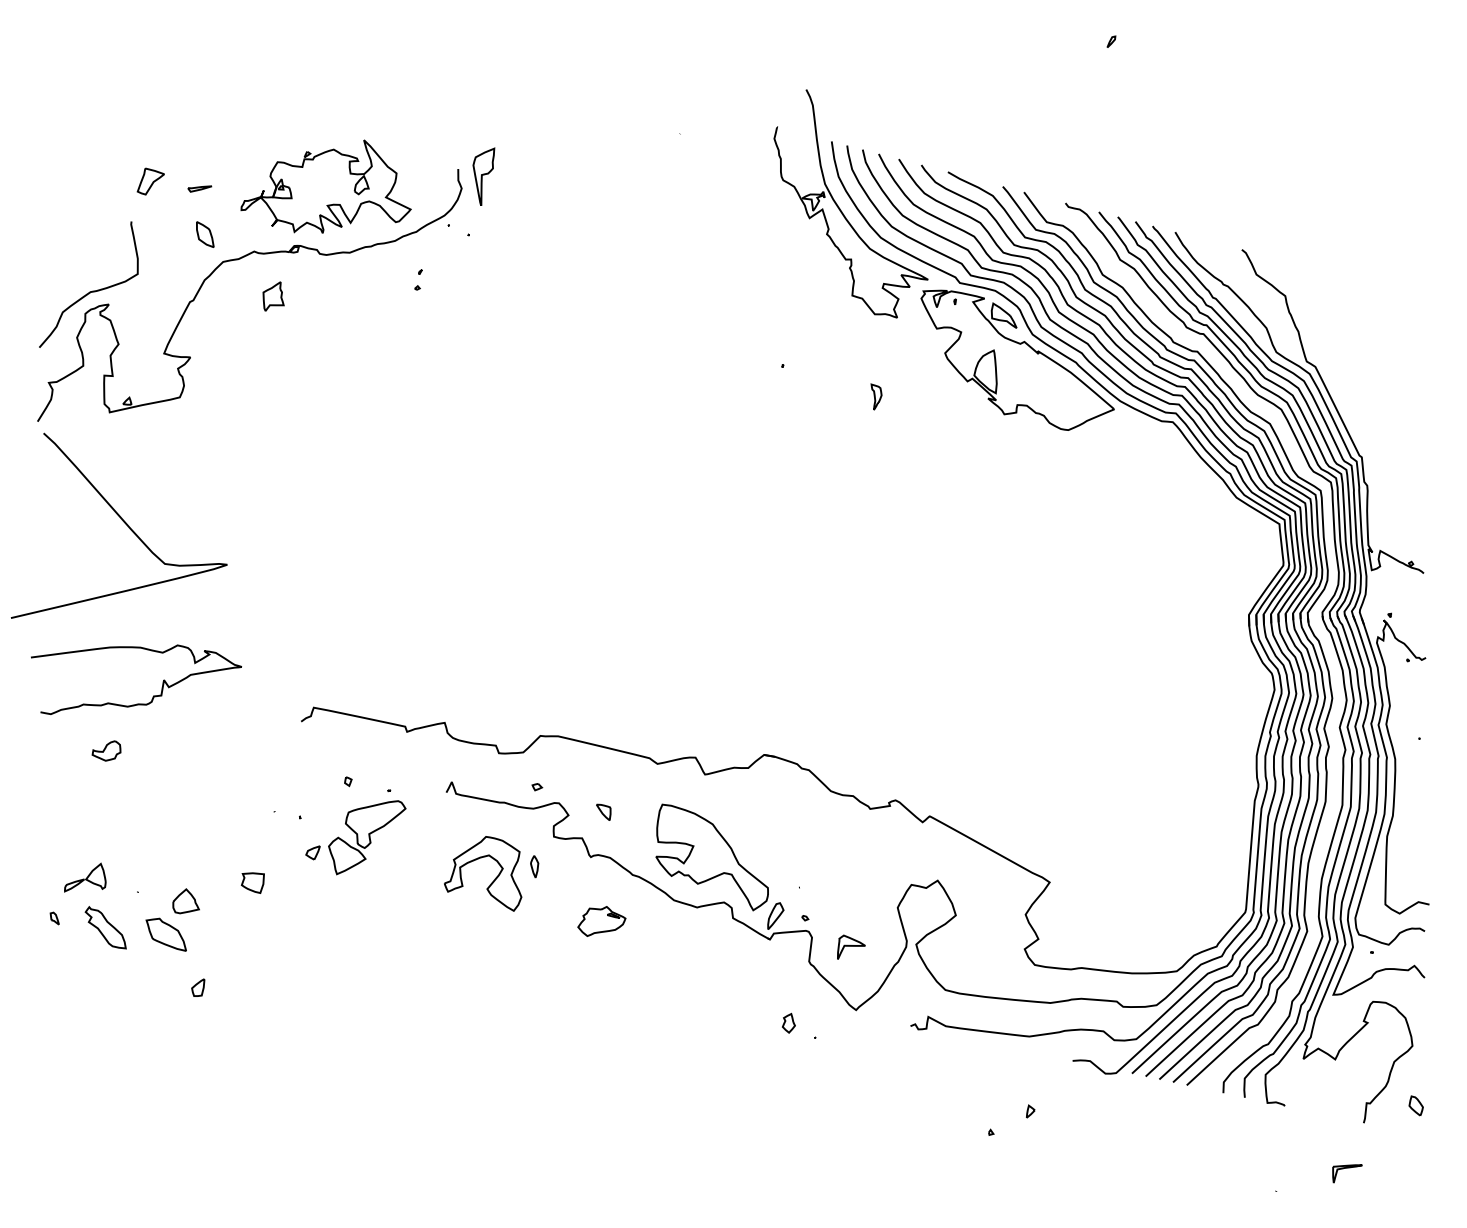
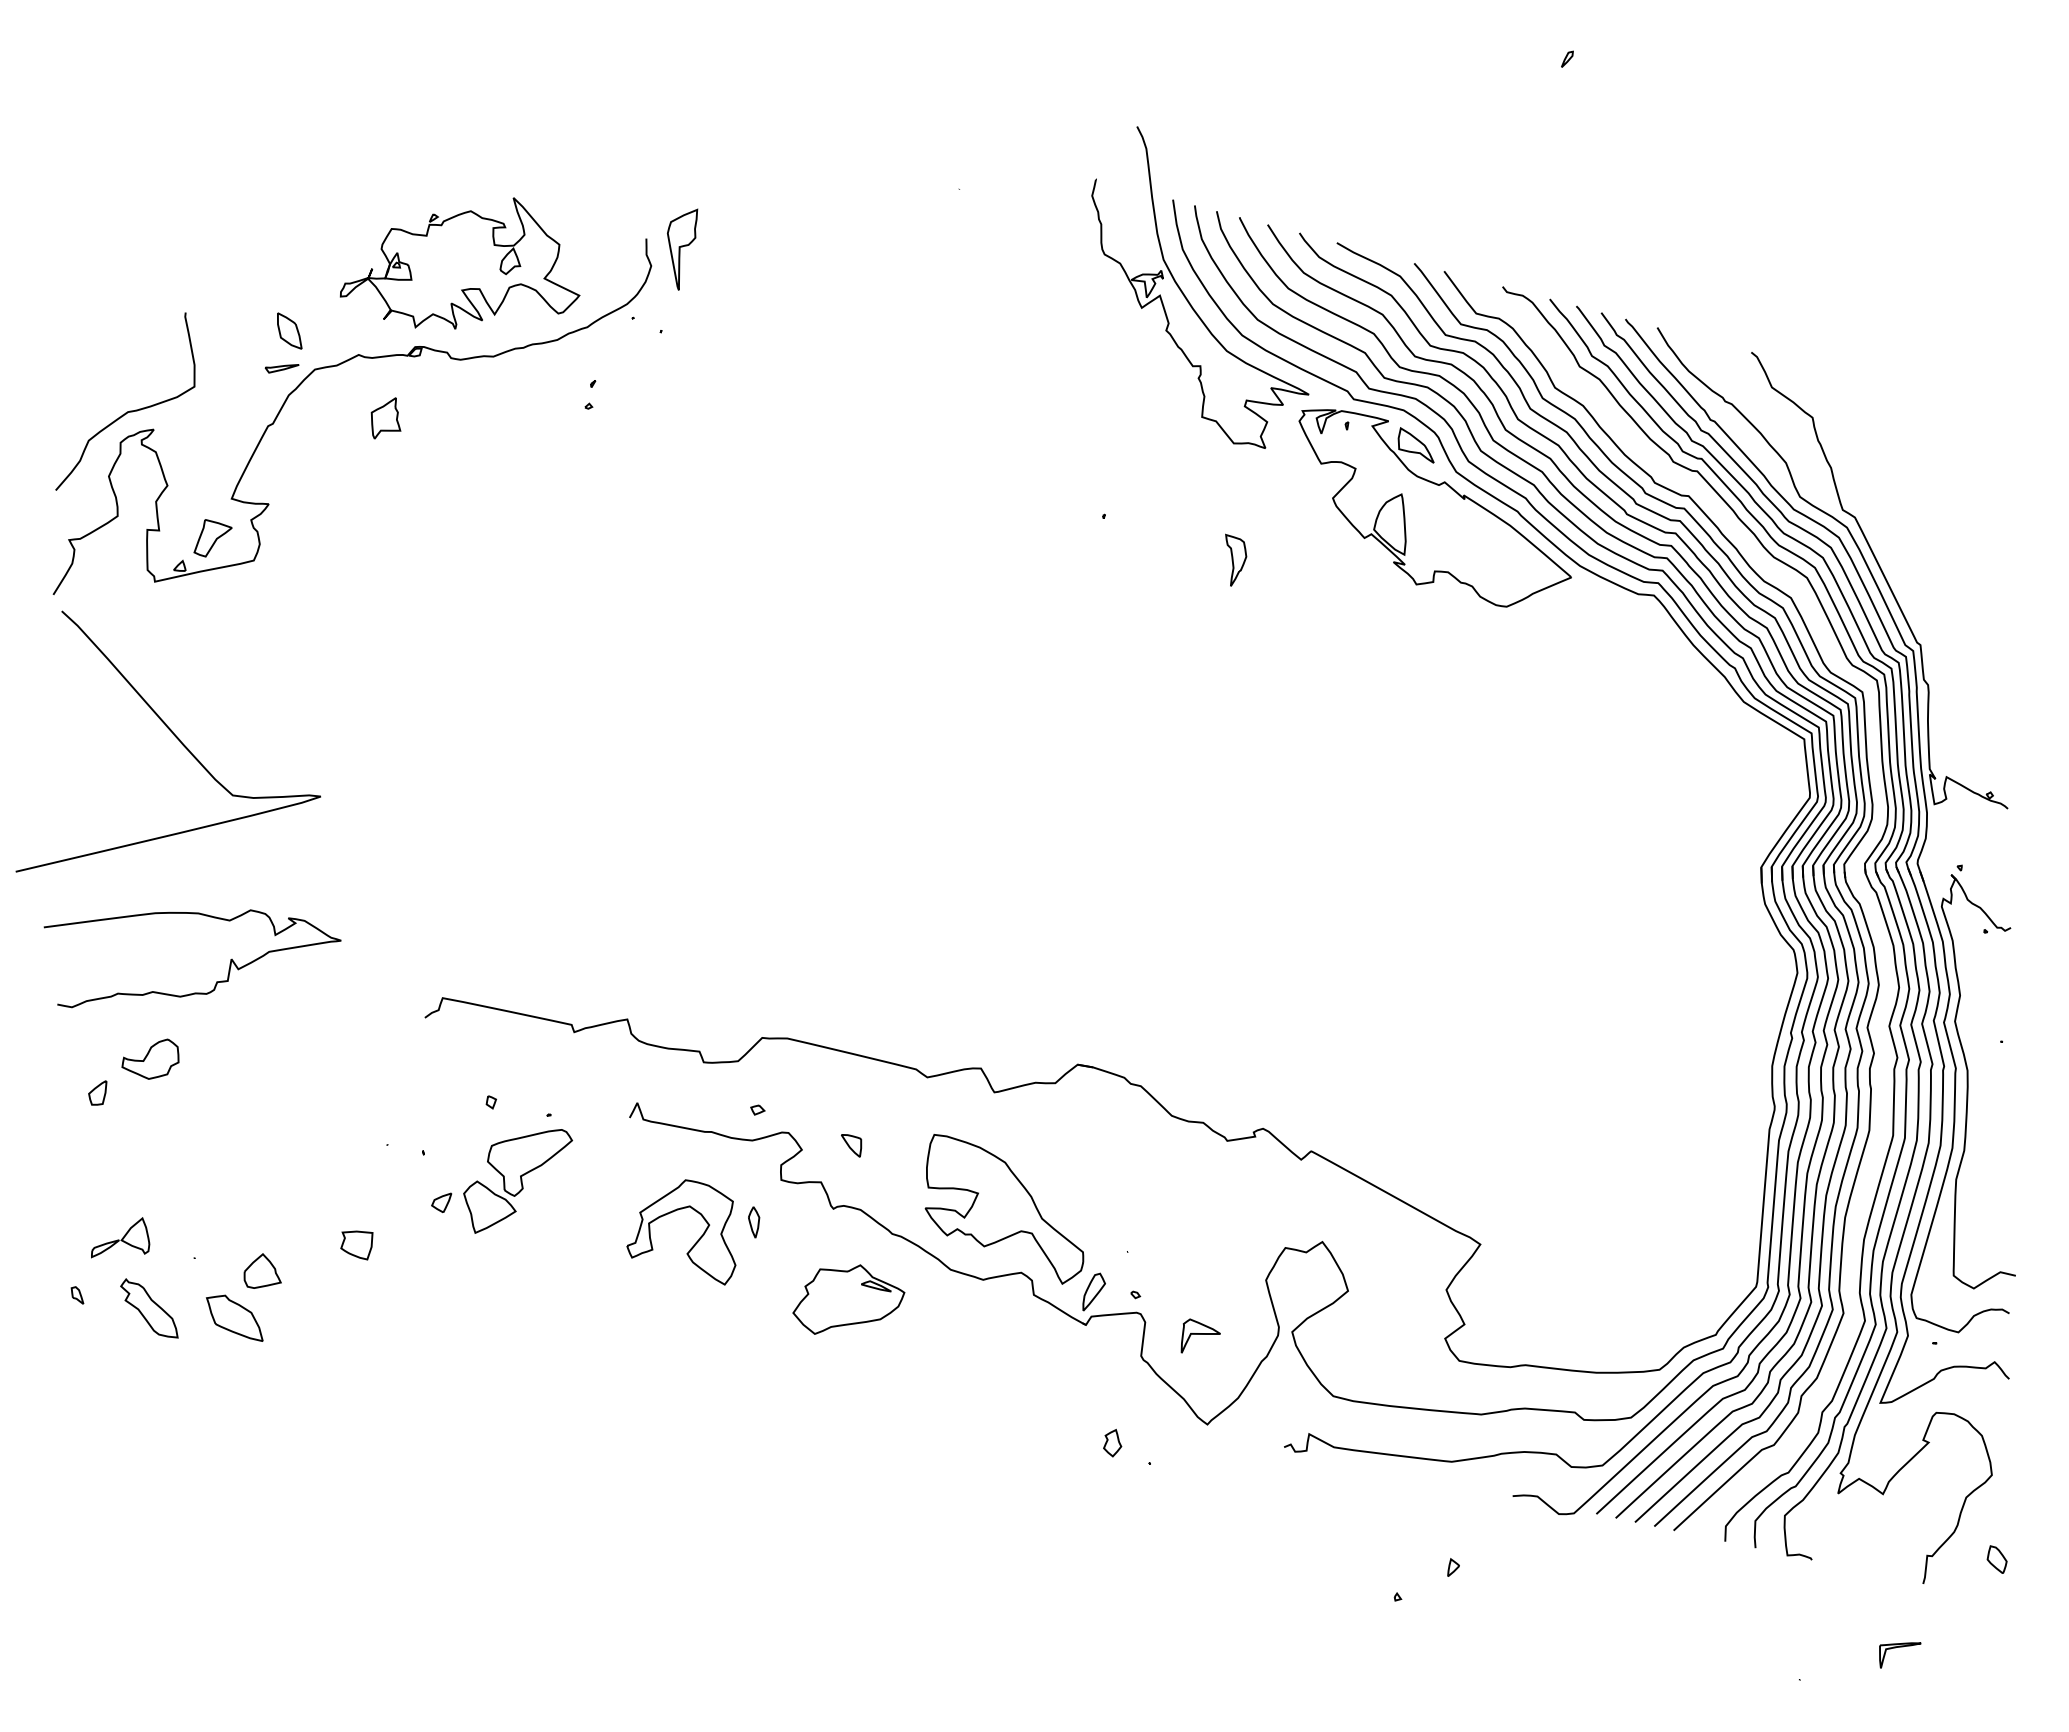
part: (150, 181) -> (212, 538), moved
part: (199, 188) -> (281, 368), moved
part: (876, 396) -> (1236, 559), size x1.43
part: (106, 750) -> (150, 1058), size x1.43
part: (601, 921) -> (848, 1299), size x1.67
part: (198, 987) -> (97, 1092), moved

